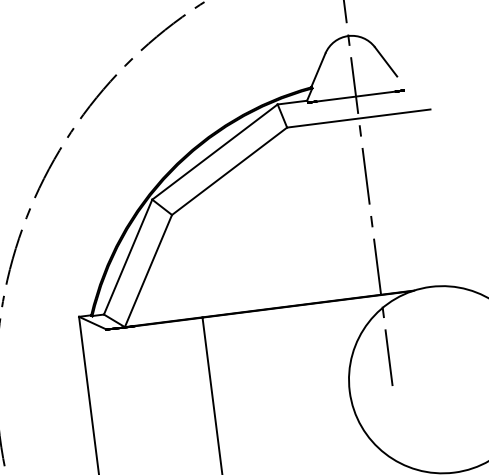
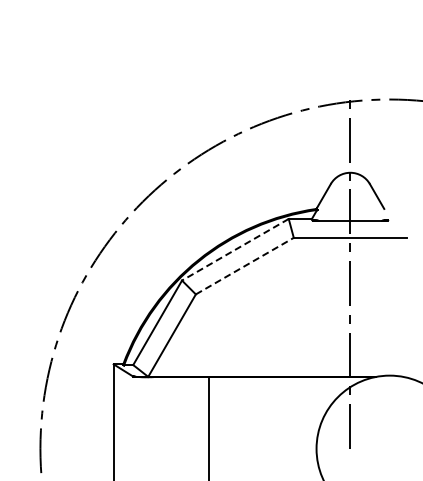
line: (215, 151) -> (235, 249), solid -> dashed
line: (229, 171) -> (244, 266), solid -> dashed

